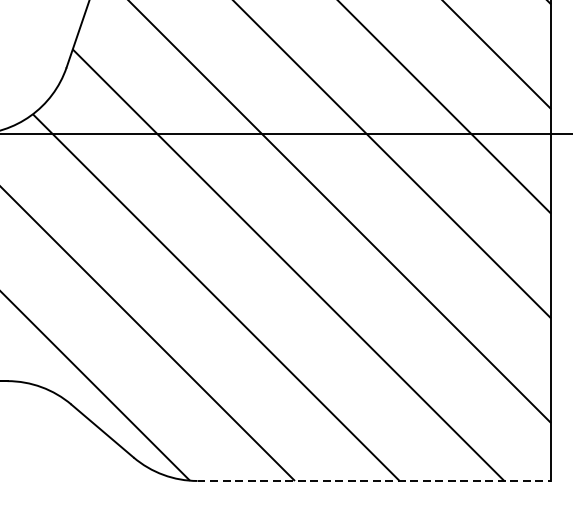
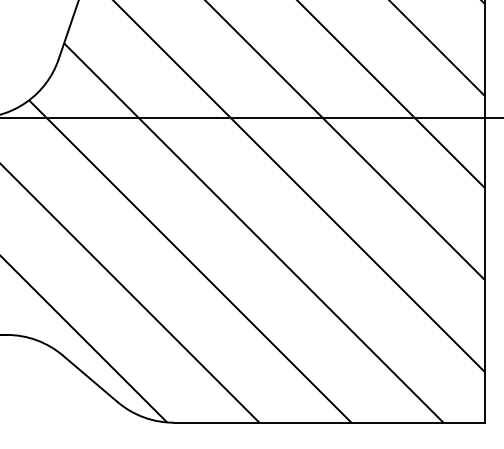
line: (374, 480) -> (329, 422), dashed -> solid

